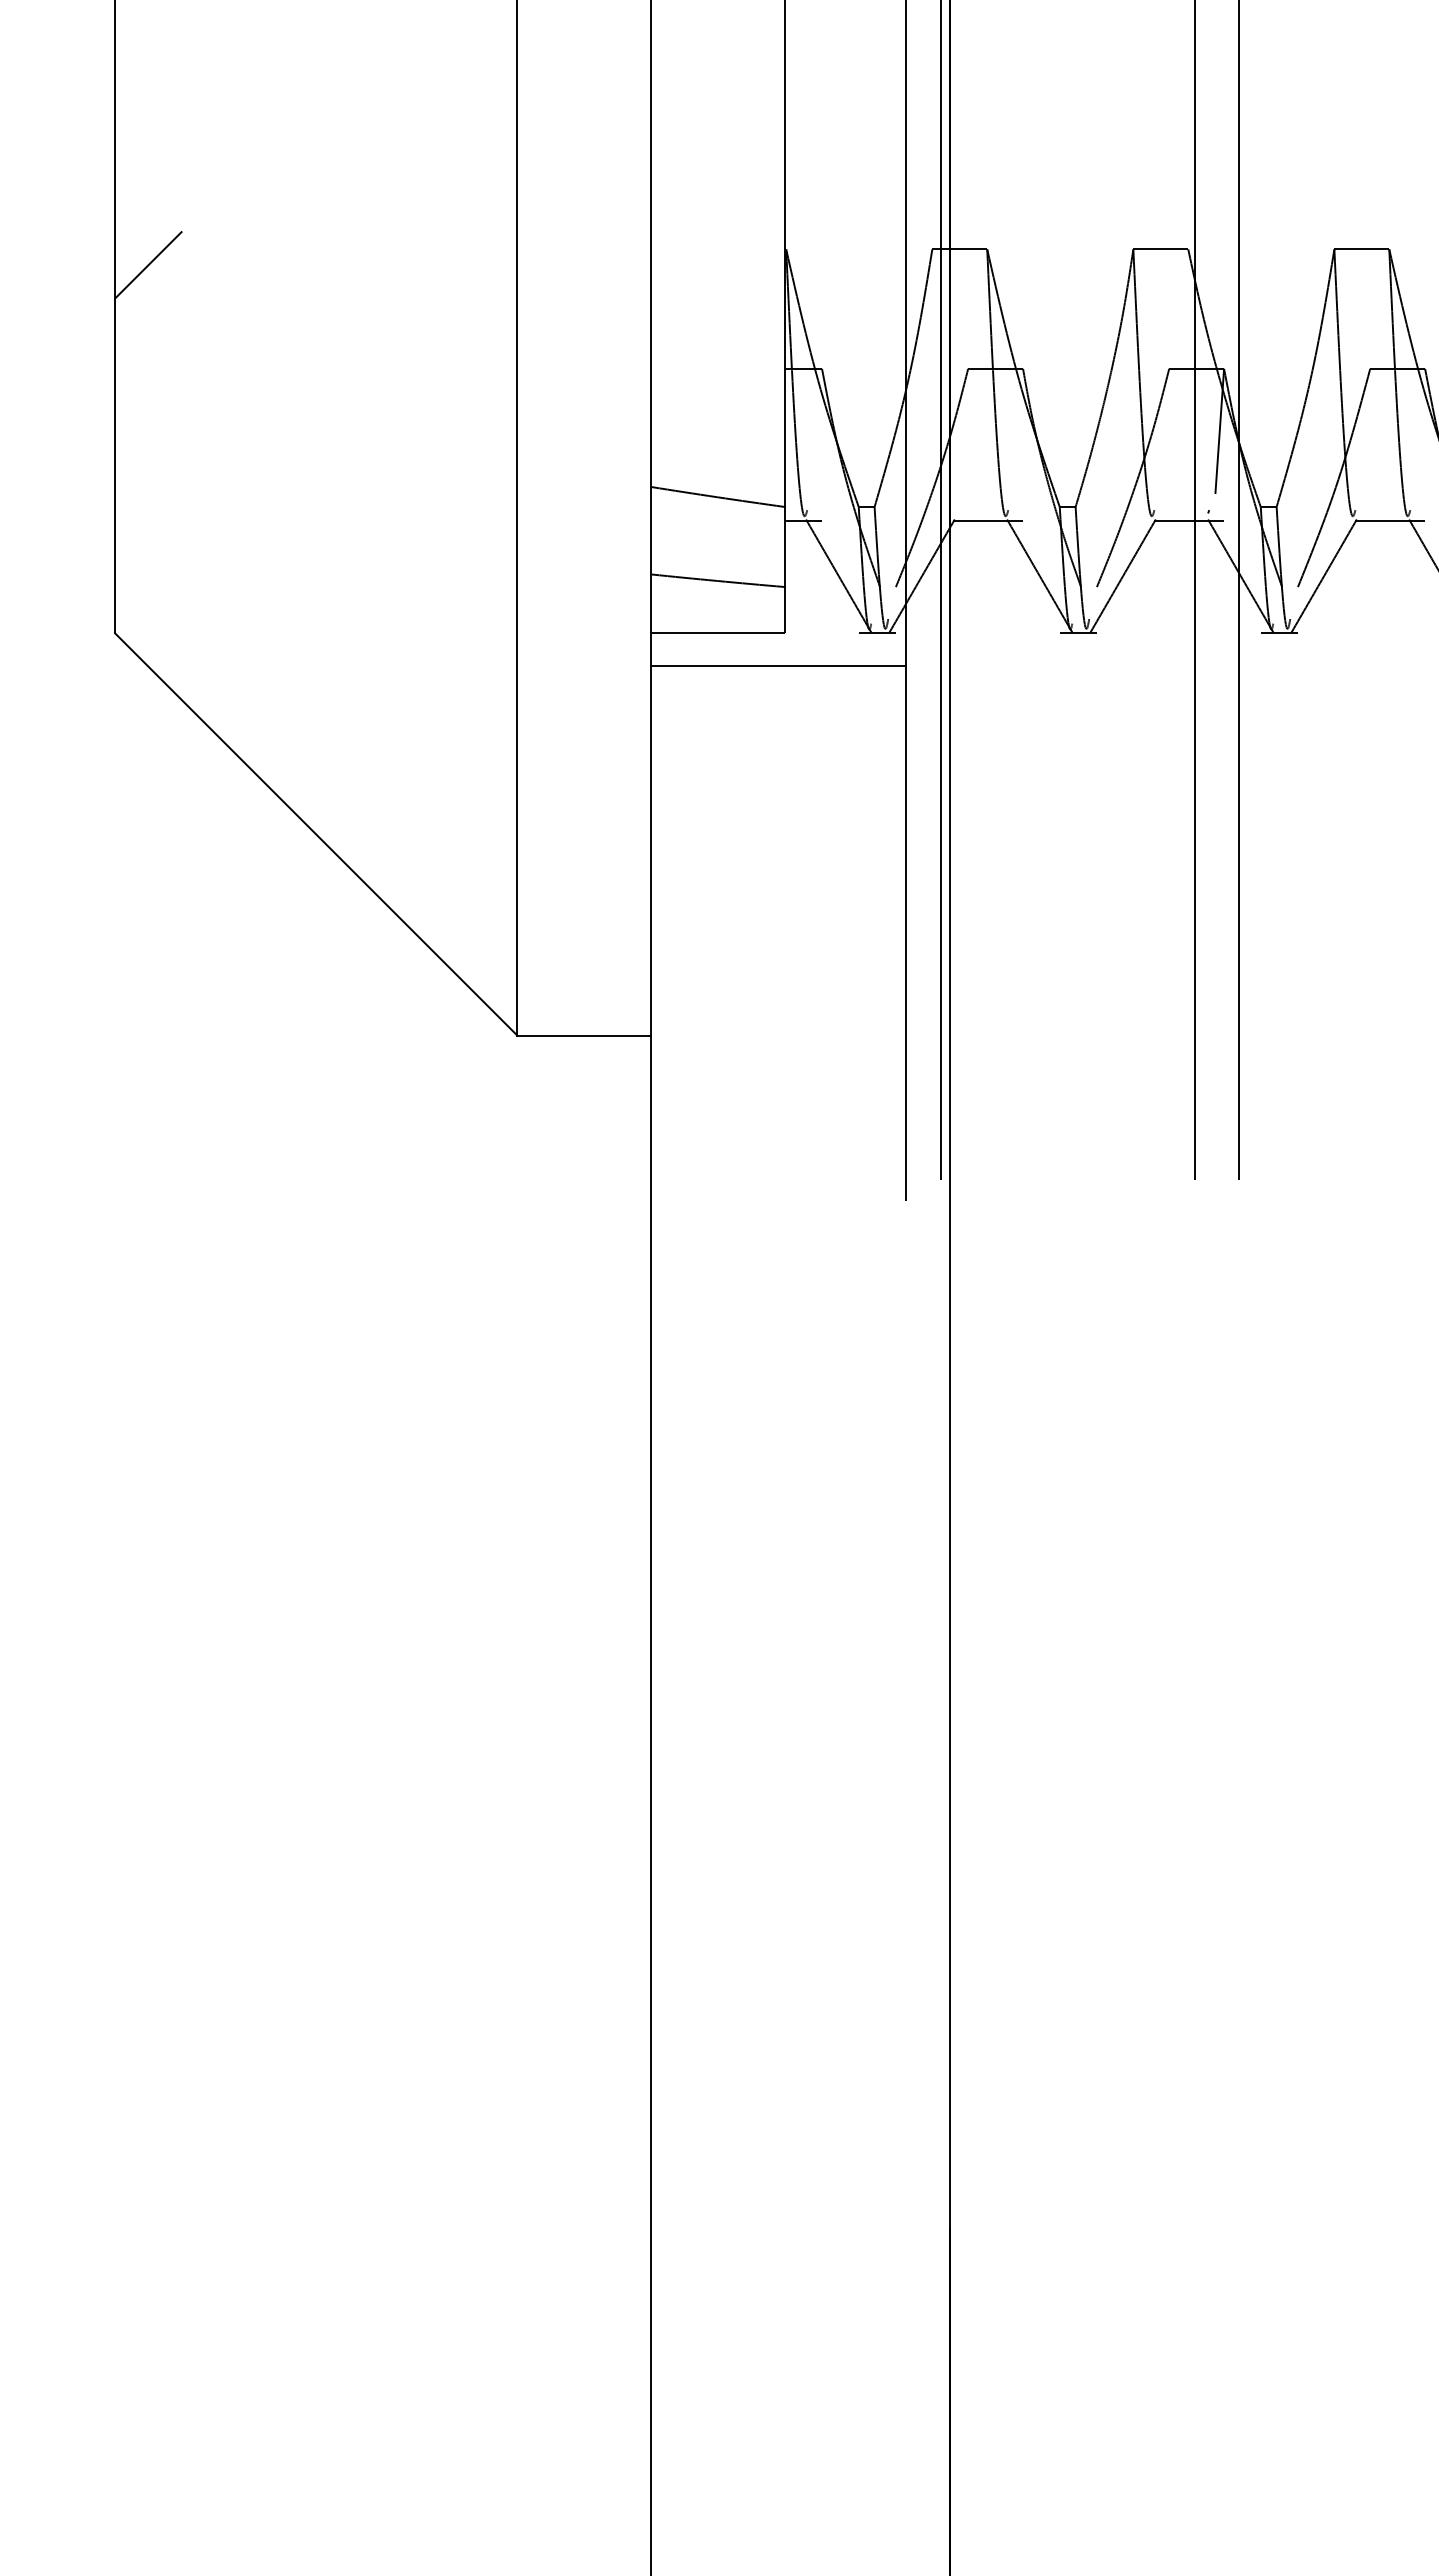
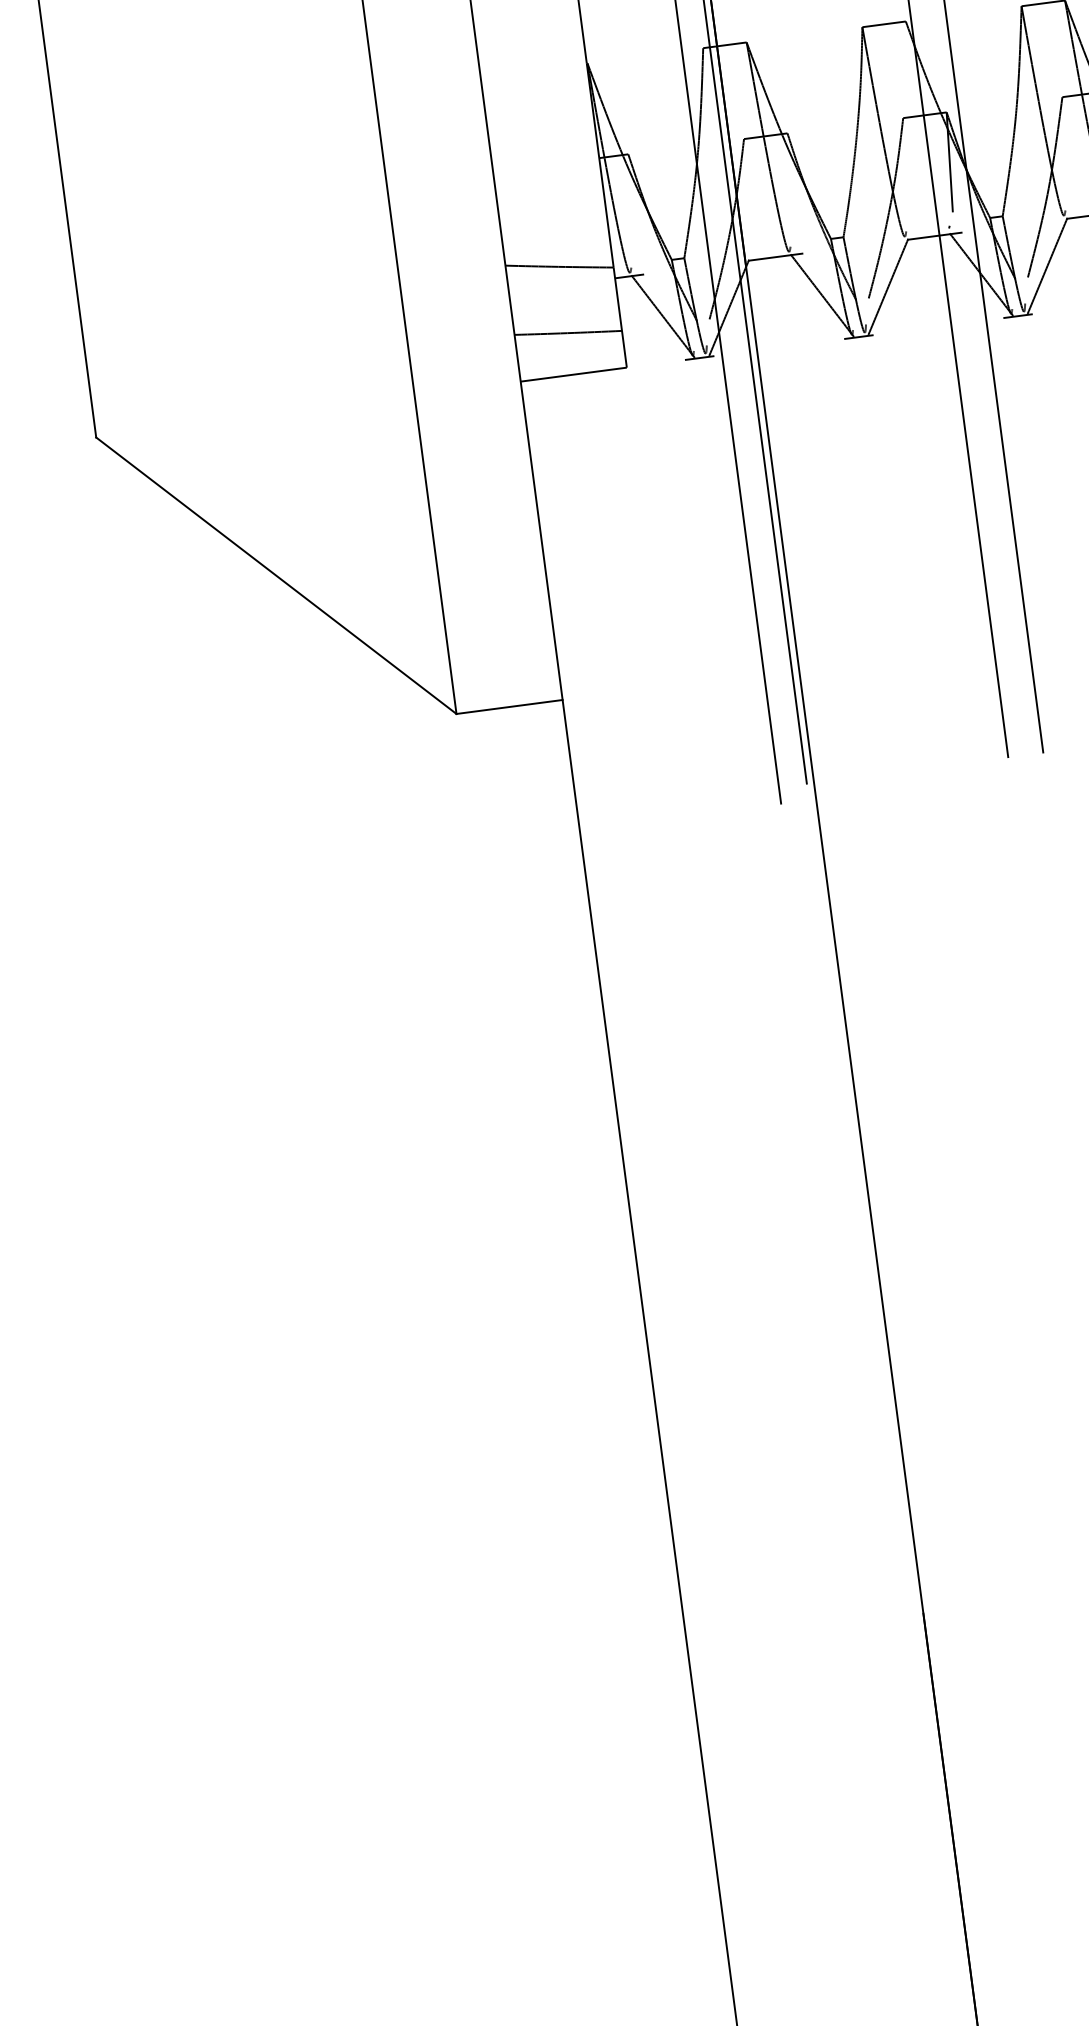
line: (148, 264) -> (84, 141), removed
line: (778, 665) -> (624, 393), removed

